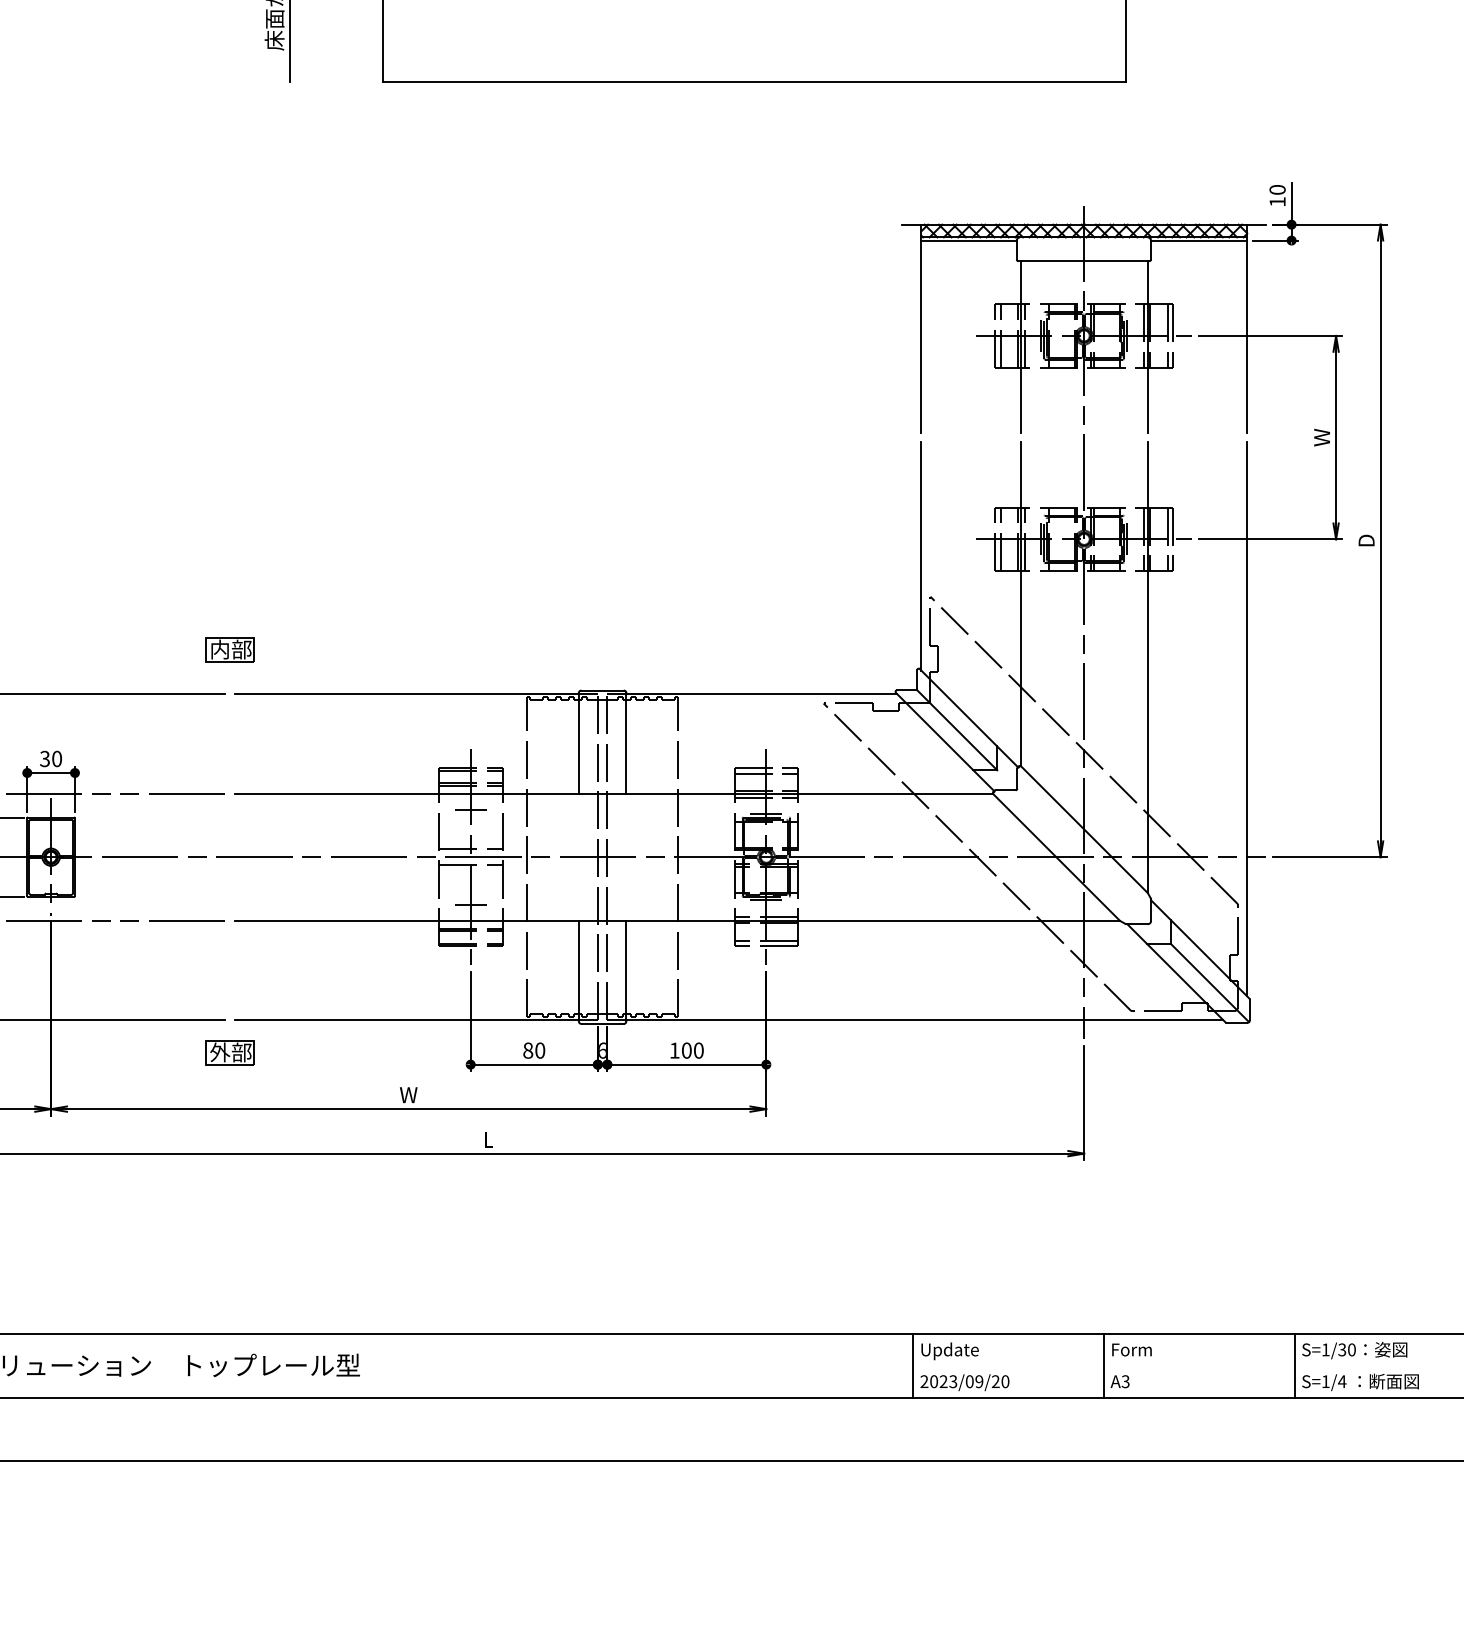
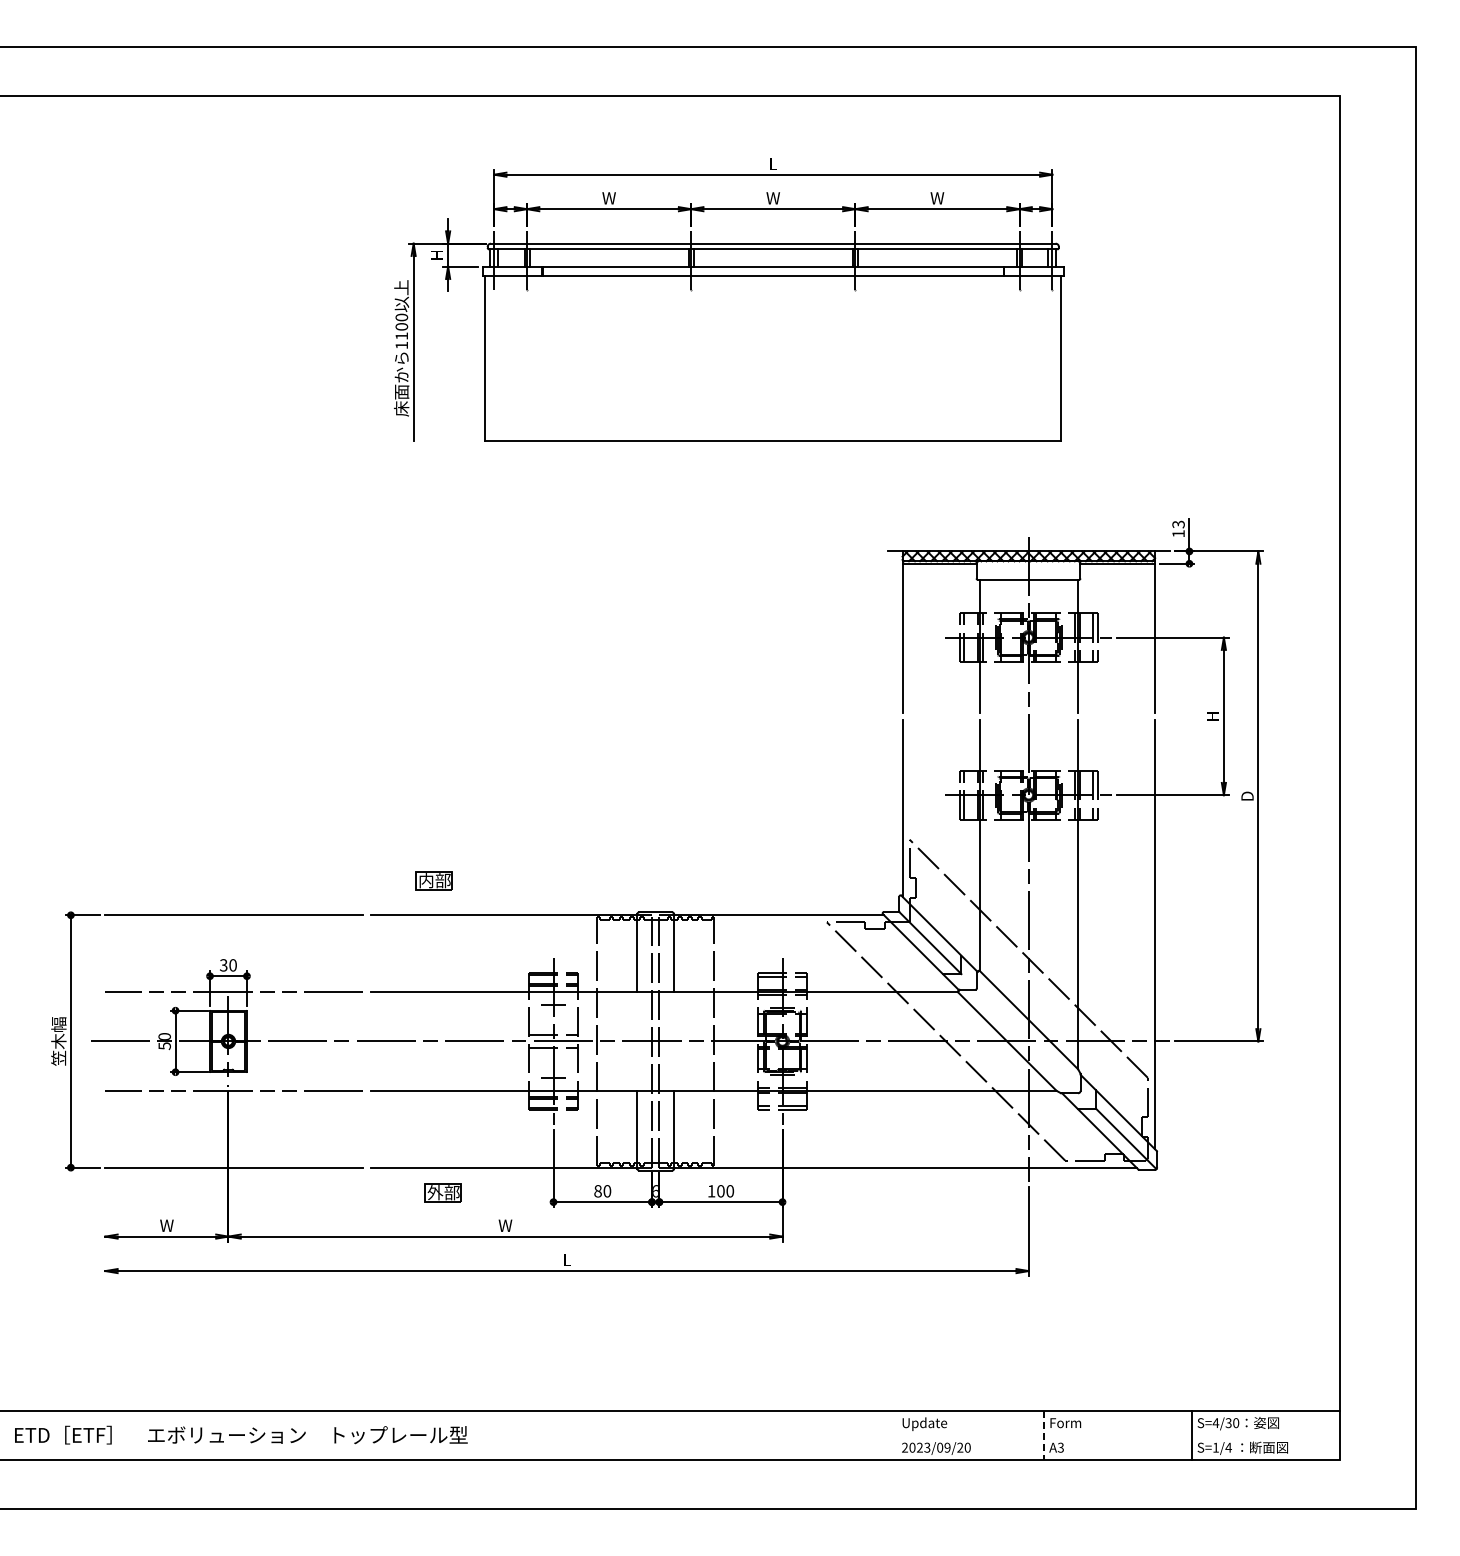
text: (1277, 189) -> (1178, 524), 10 -> 13
text: (1322, 437) -> (1213, 716), W -> H
part: (229, 649) -> (433, 880), moved
part: (229, 1052) -> (442, 1192), moved
text: (1325, 1349) -> (1215, 1422), S=1/30 -> S=4/30
line: (913, 1365) -> (896, 1435), removed
line: (1104, 1365) -> (1044, 1435), solid -> dashed

